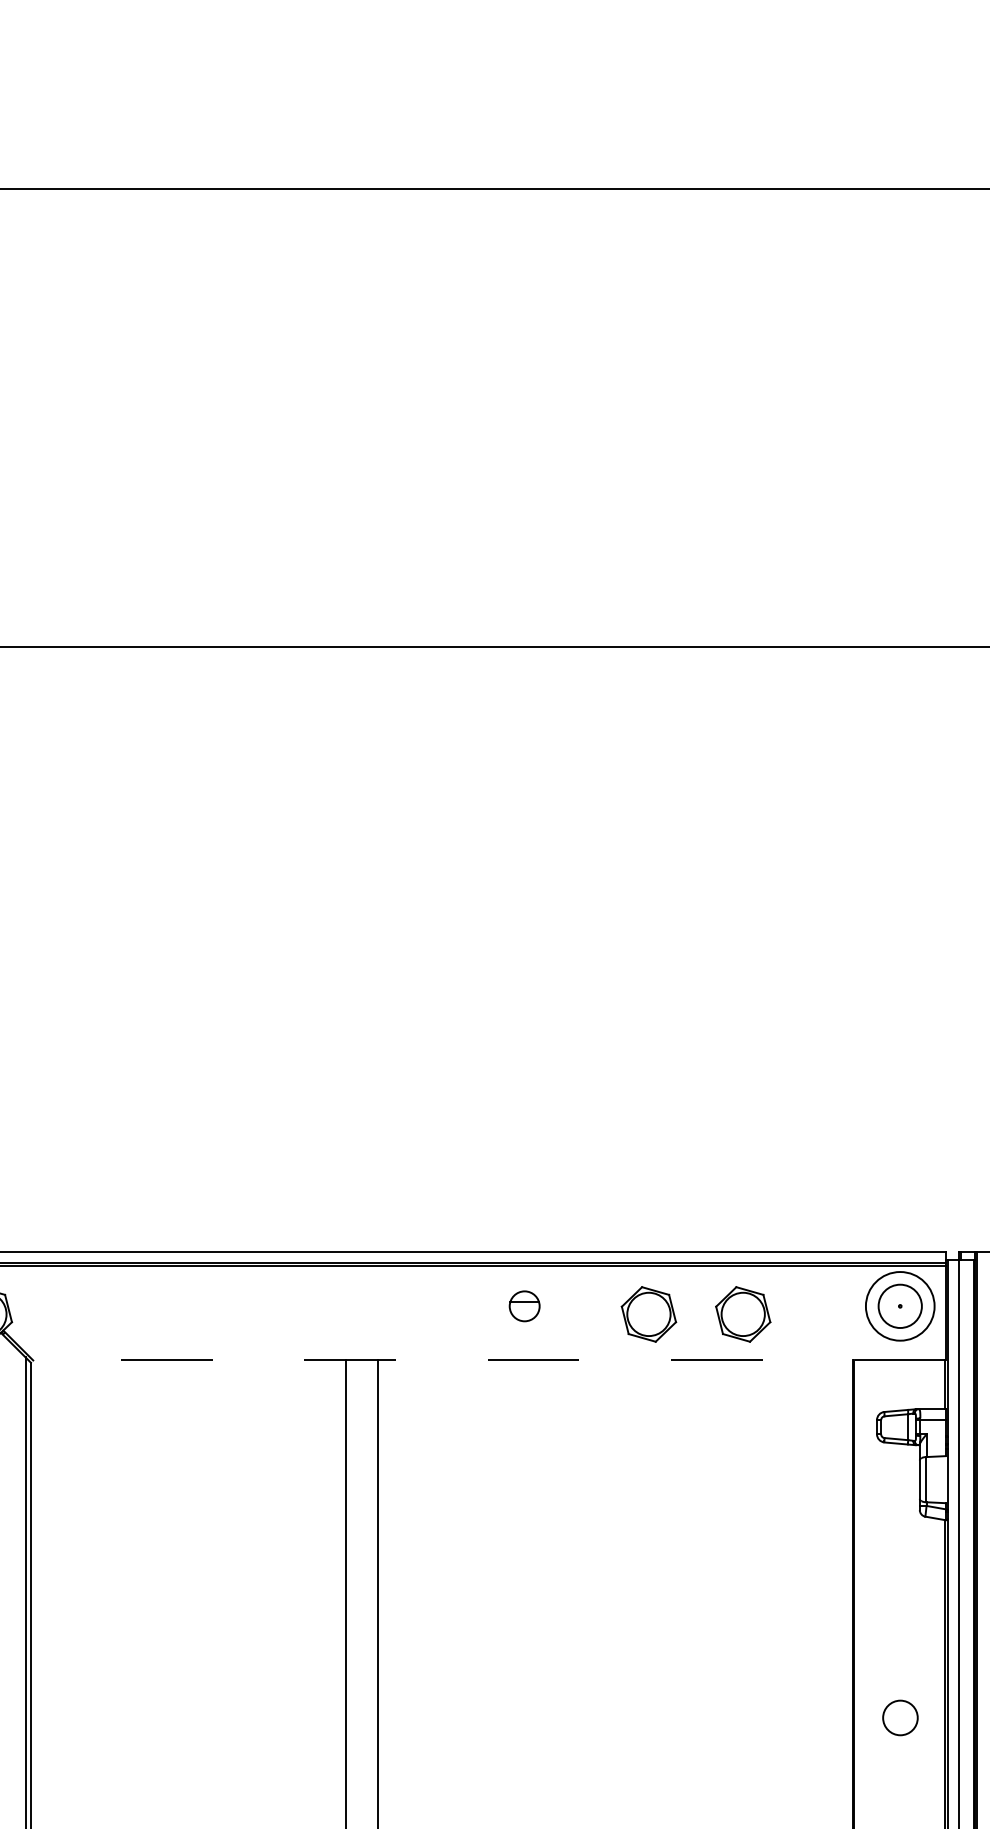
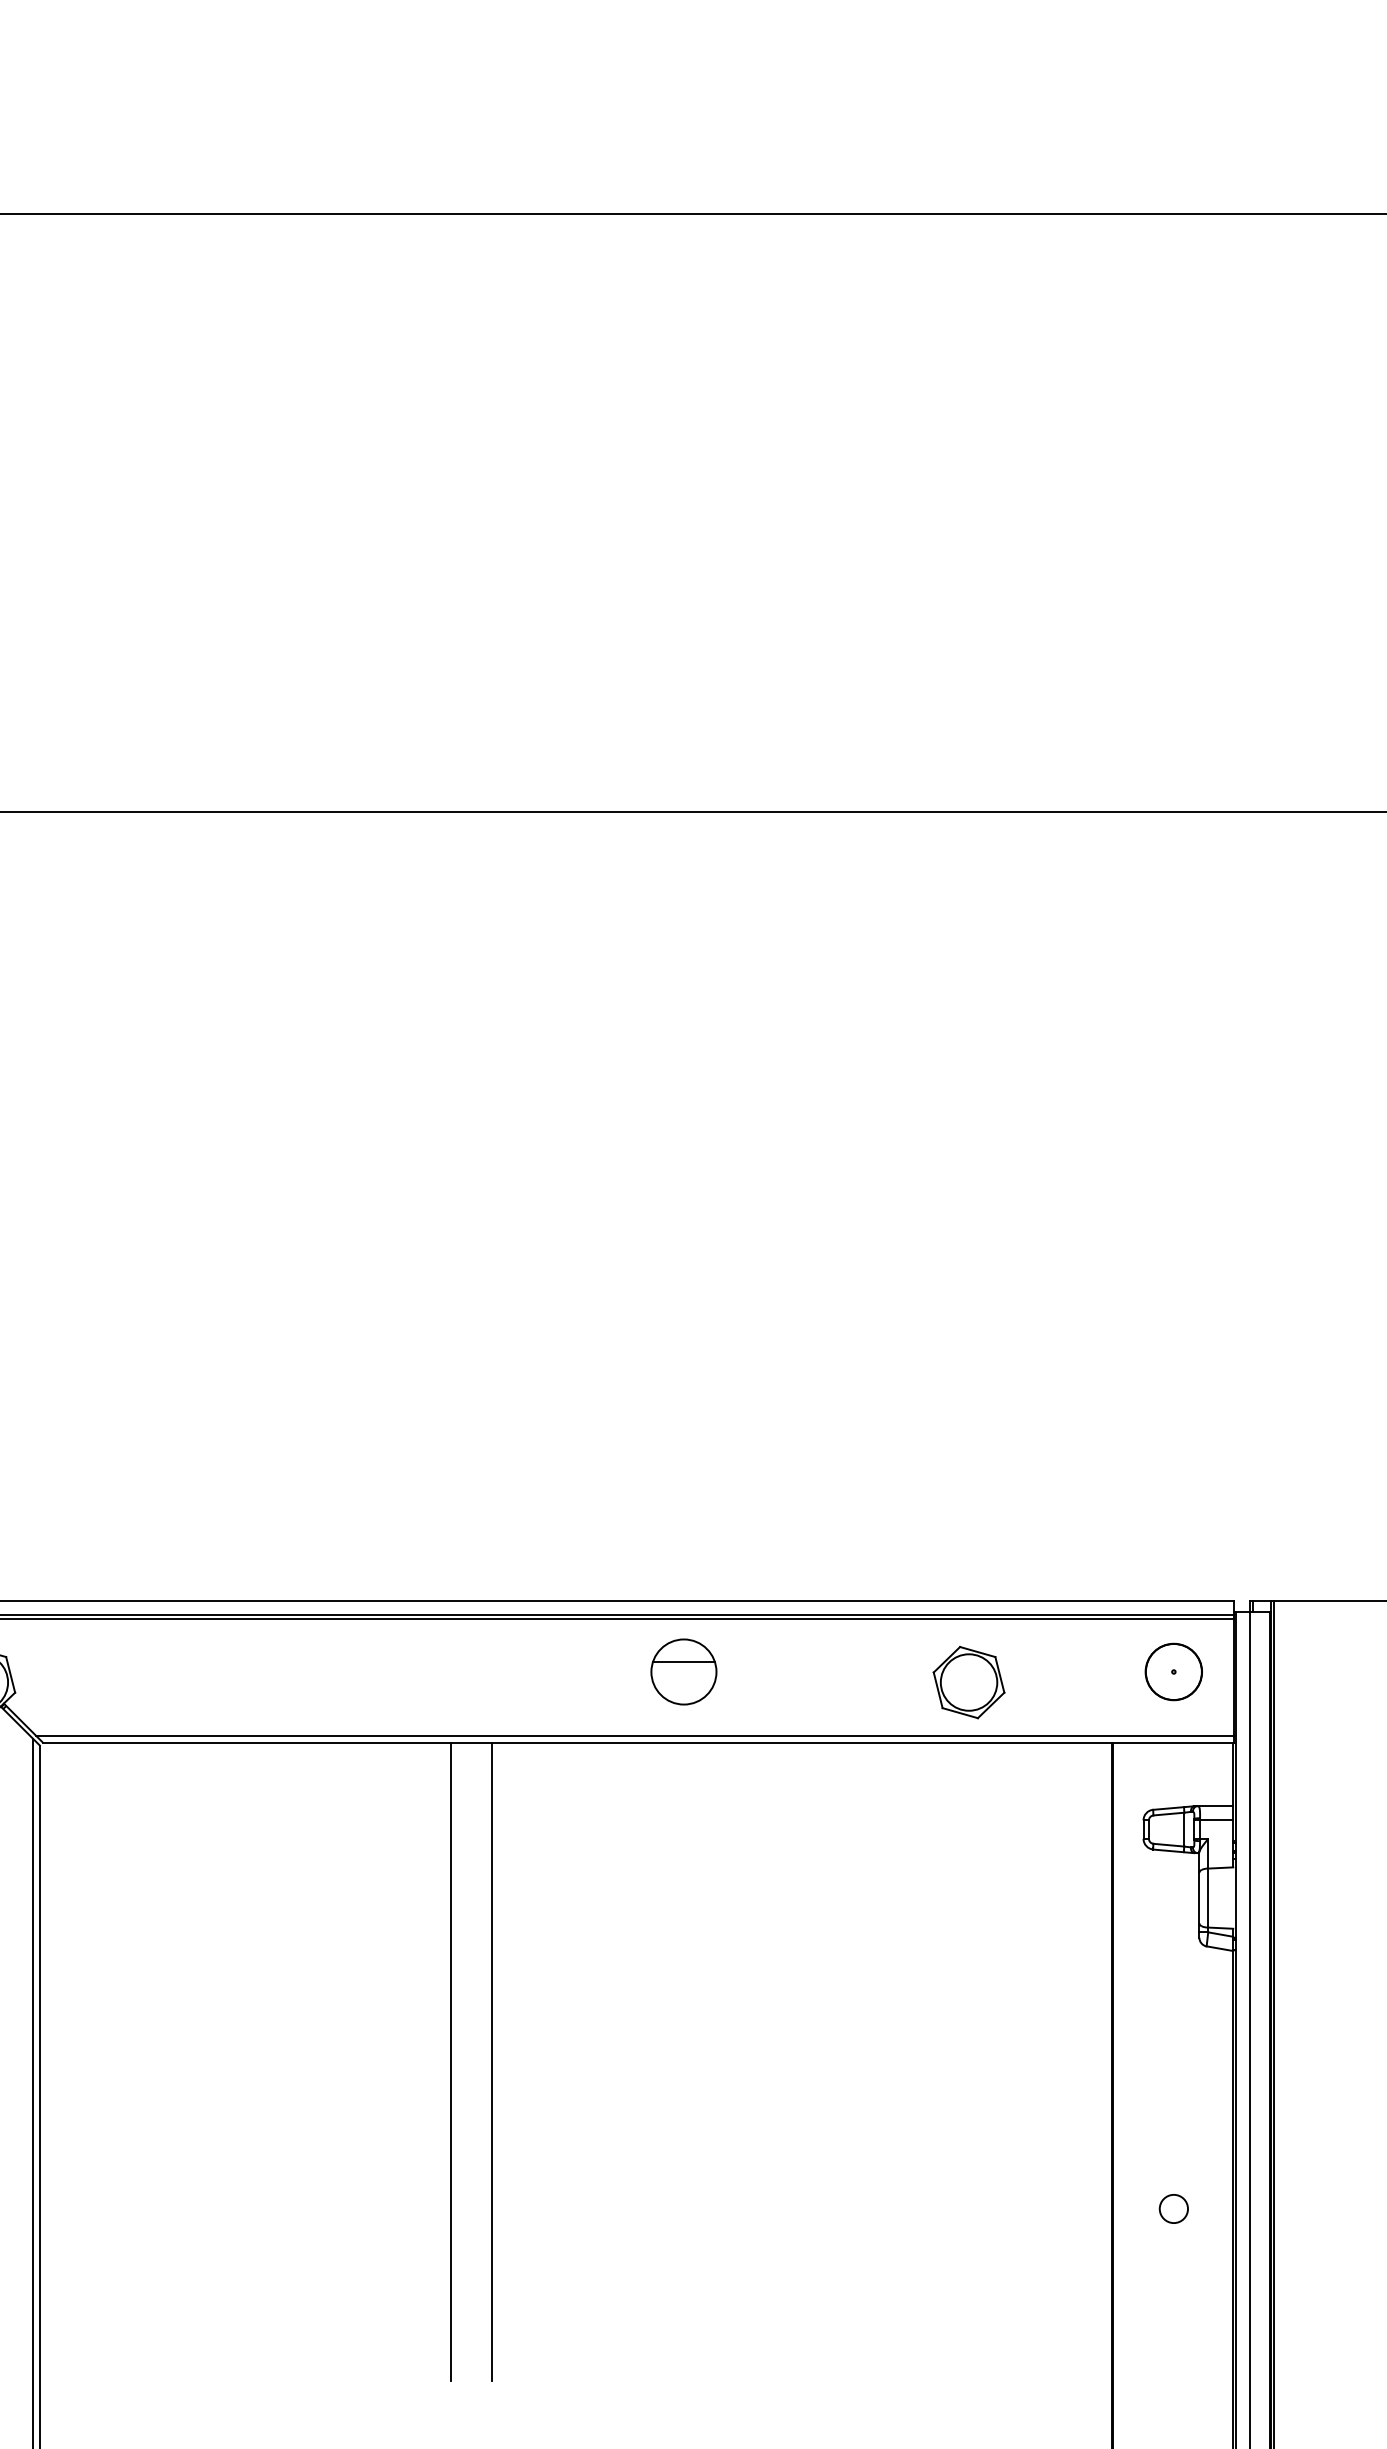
part: (524, 1305) -> (683, 1671), size x1.67
circle: (899, 1306) -> (1173, 1672), size x0.62
part: (648, 1314) -> (845, 1682), removed
line: (486, 1355) -> (634, 1735), added
line: (489, 1360) -> (638, 1742), dashed -> solid
circle: (899, 1717) -> (1173, 2208), size x0.62

